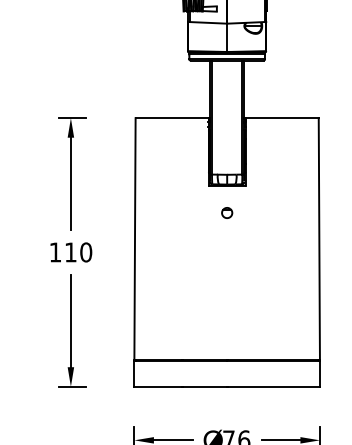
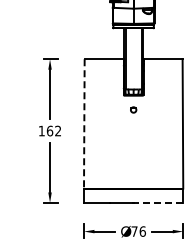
line: (135, 238) -> (84, 123), solid -> dashed
text: (77, 251) -> (53, 130), 110 -> 162
line: (273, 385) -> (158, 202), solid -> dashed

